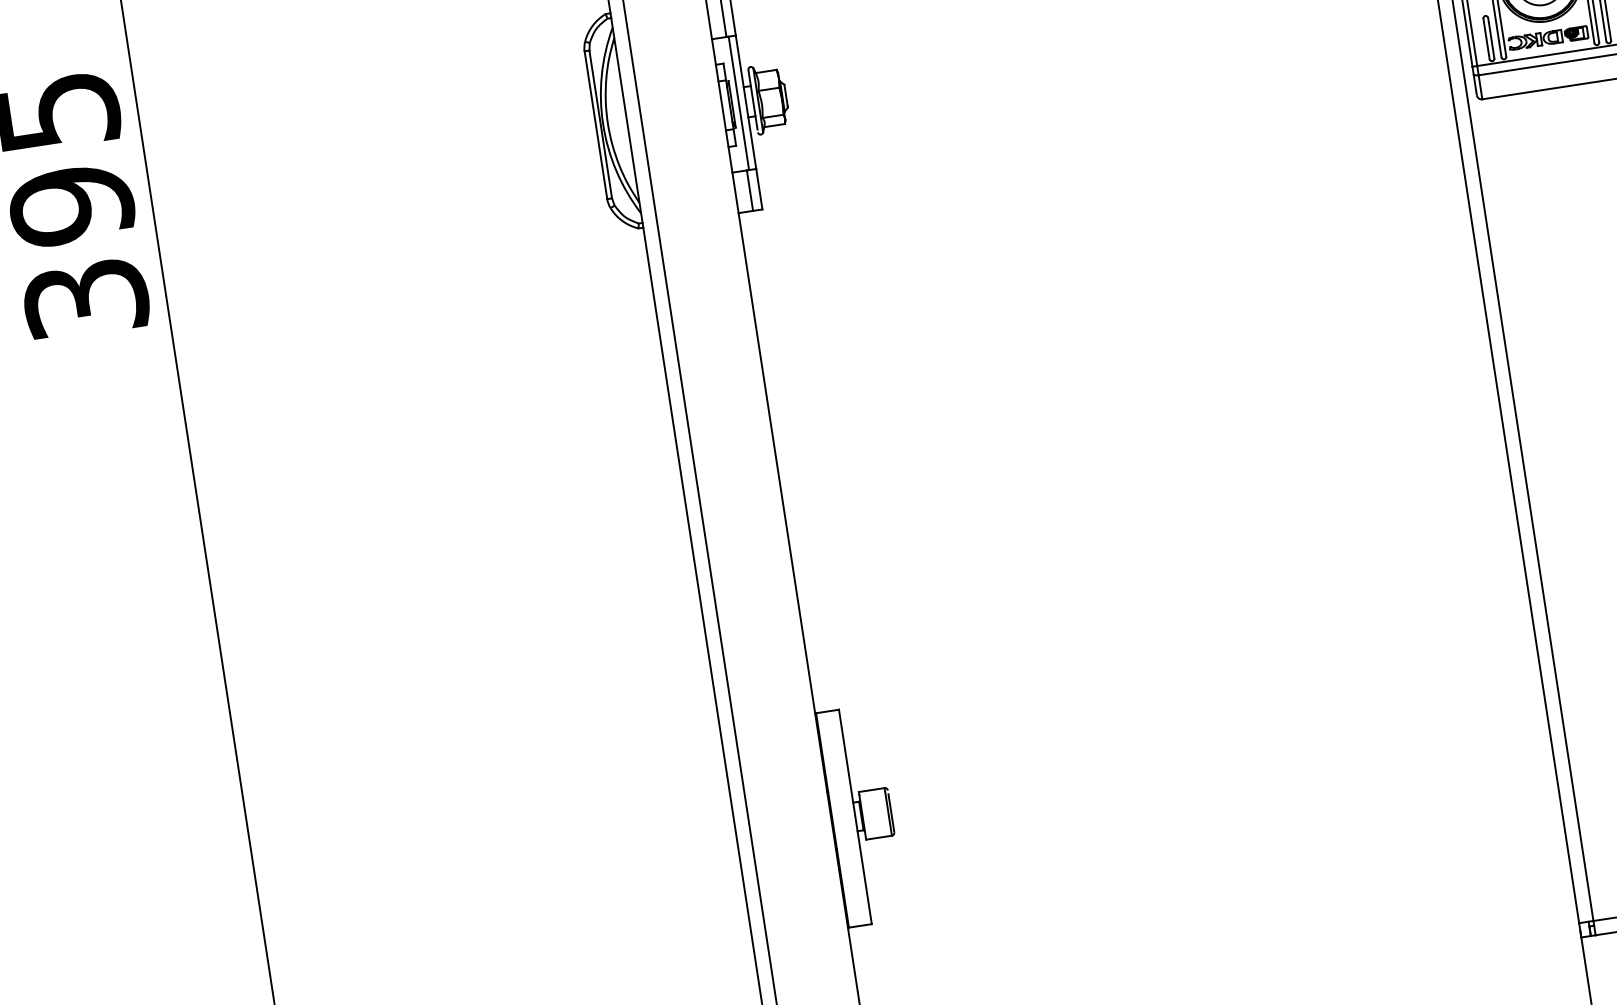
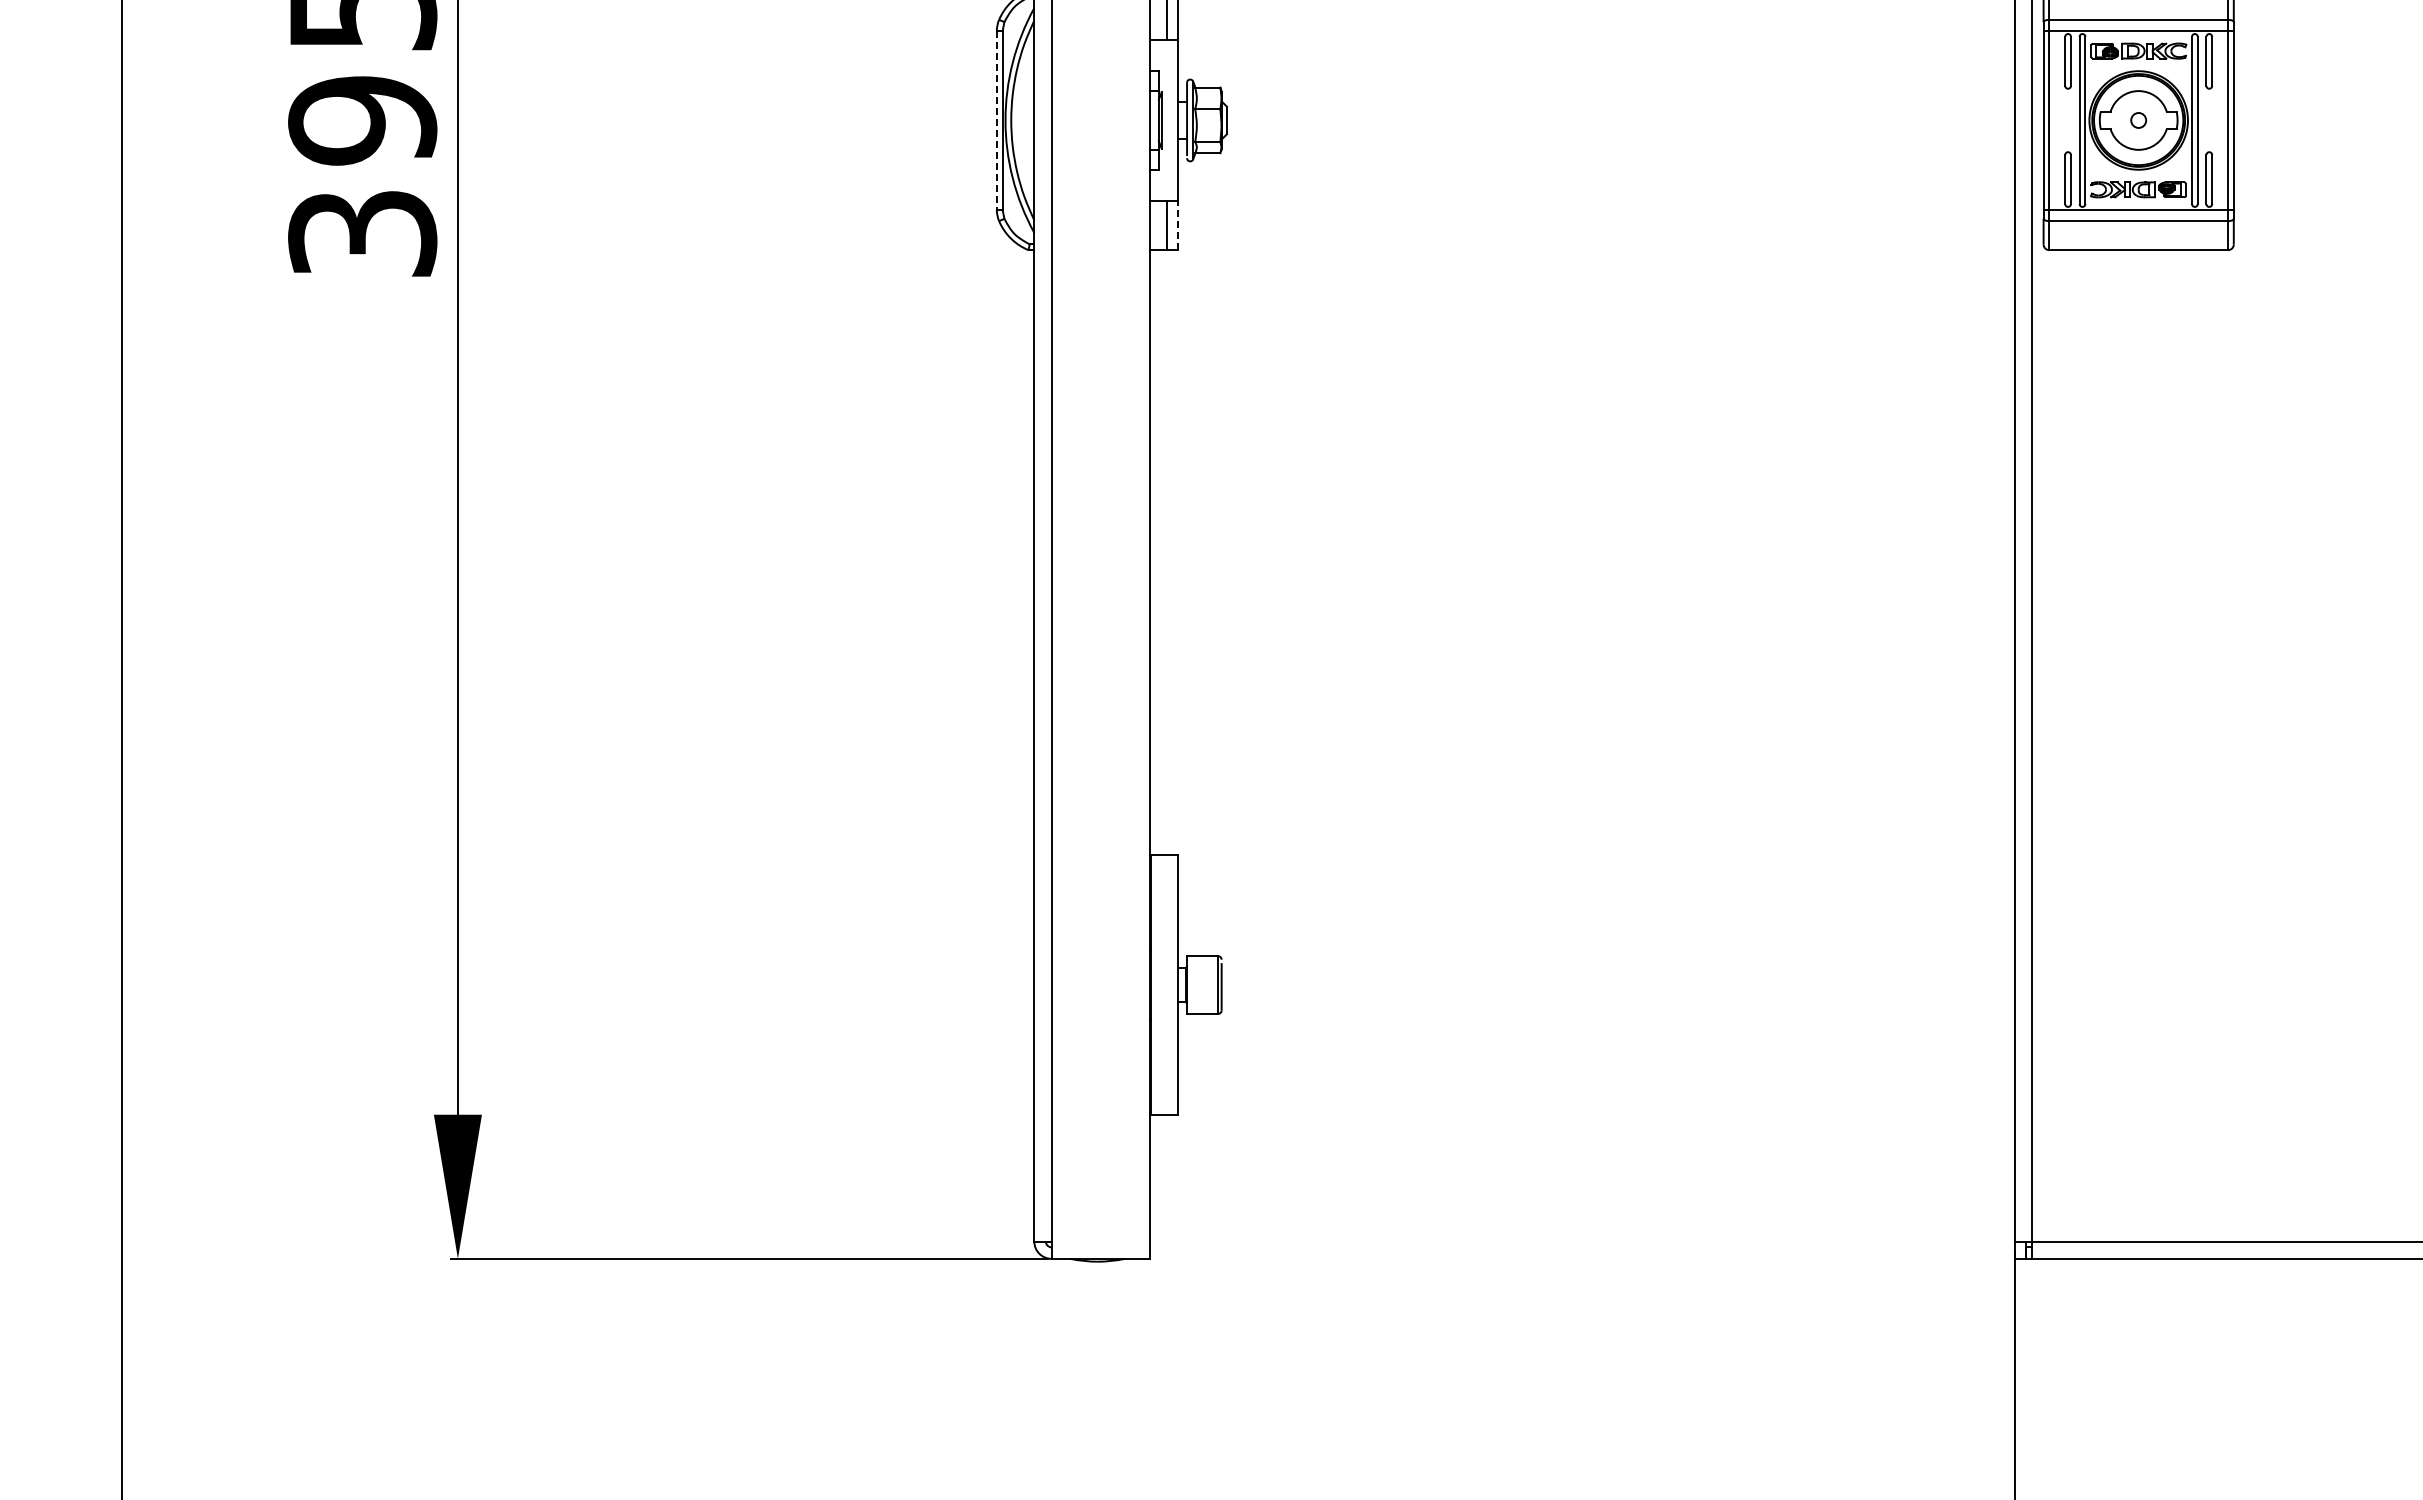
line: (738, 103) -> (1169, 120), removed
line: (595, 125) -> (996, 120), solid -> dashed
line: (759, 189) -> (1178, 225), solid -> dashed

